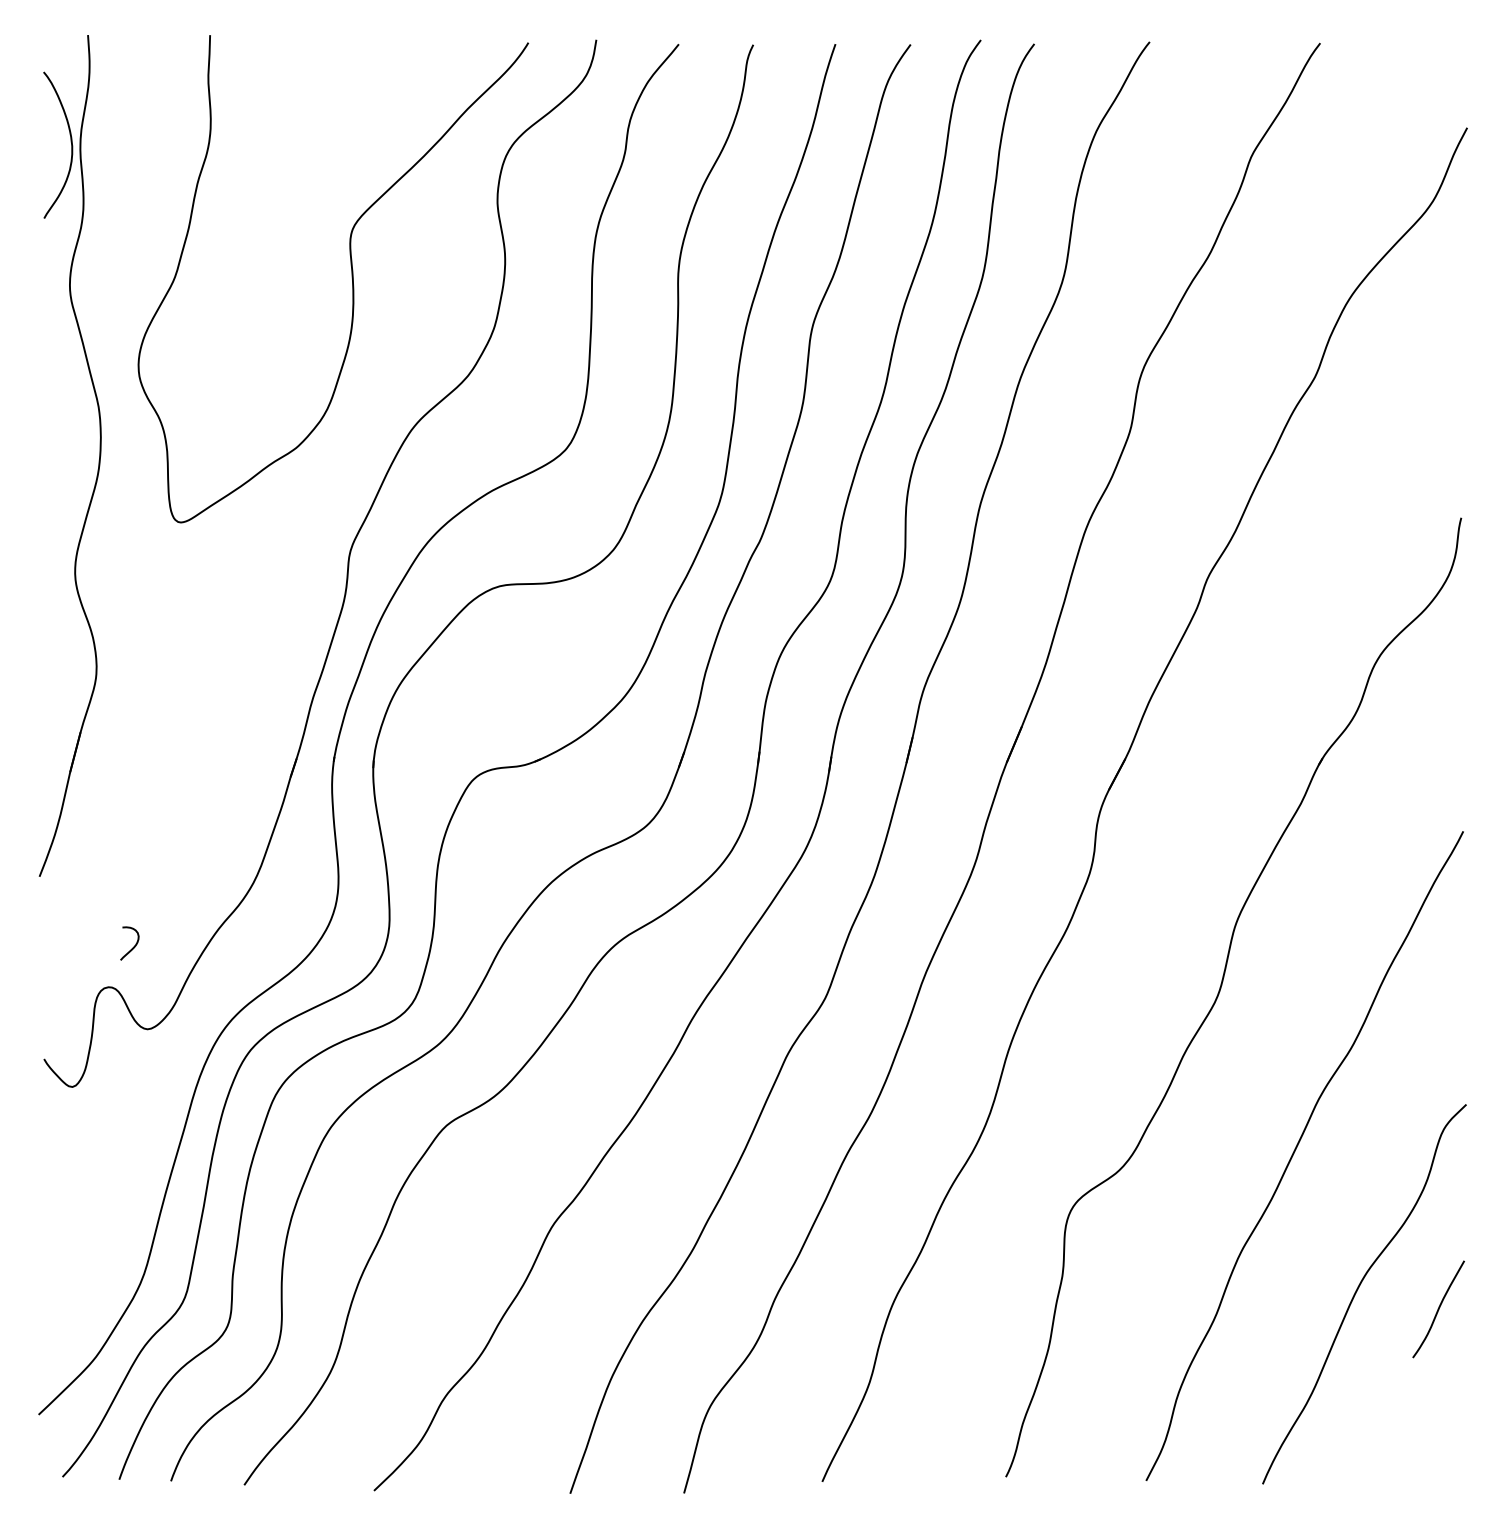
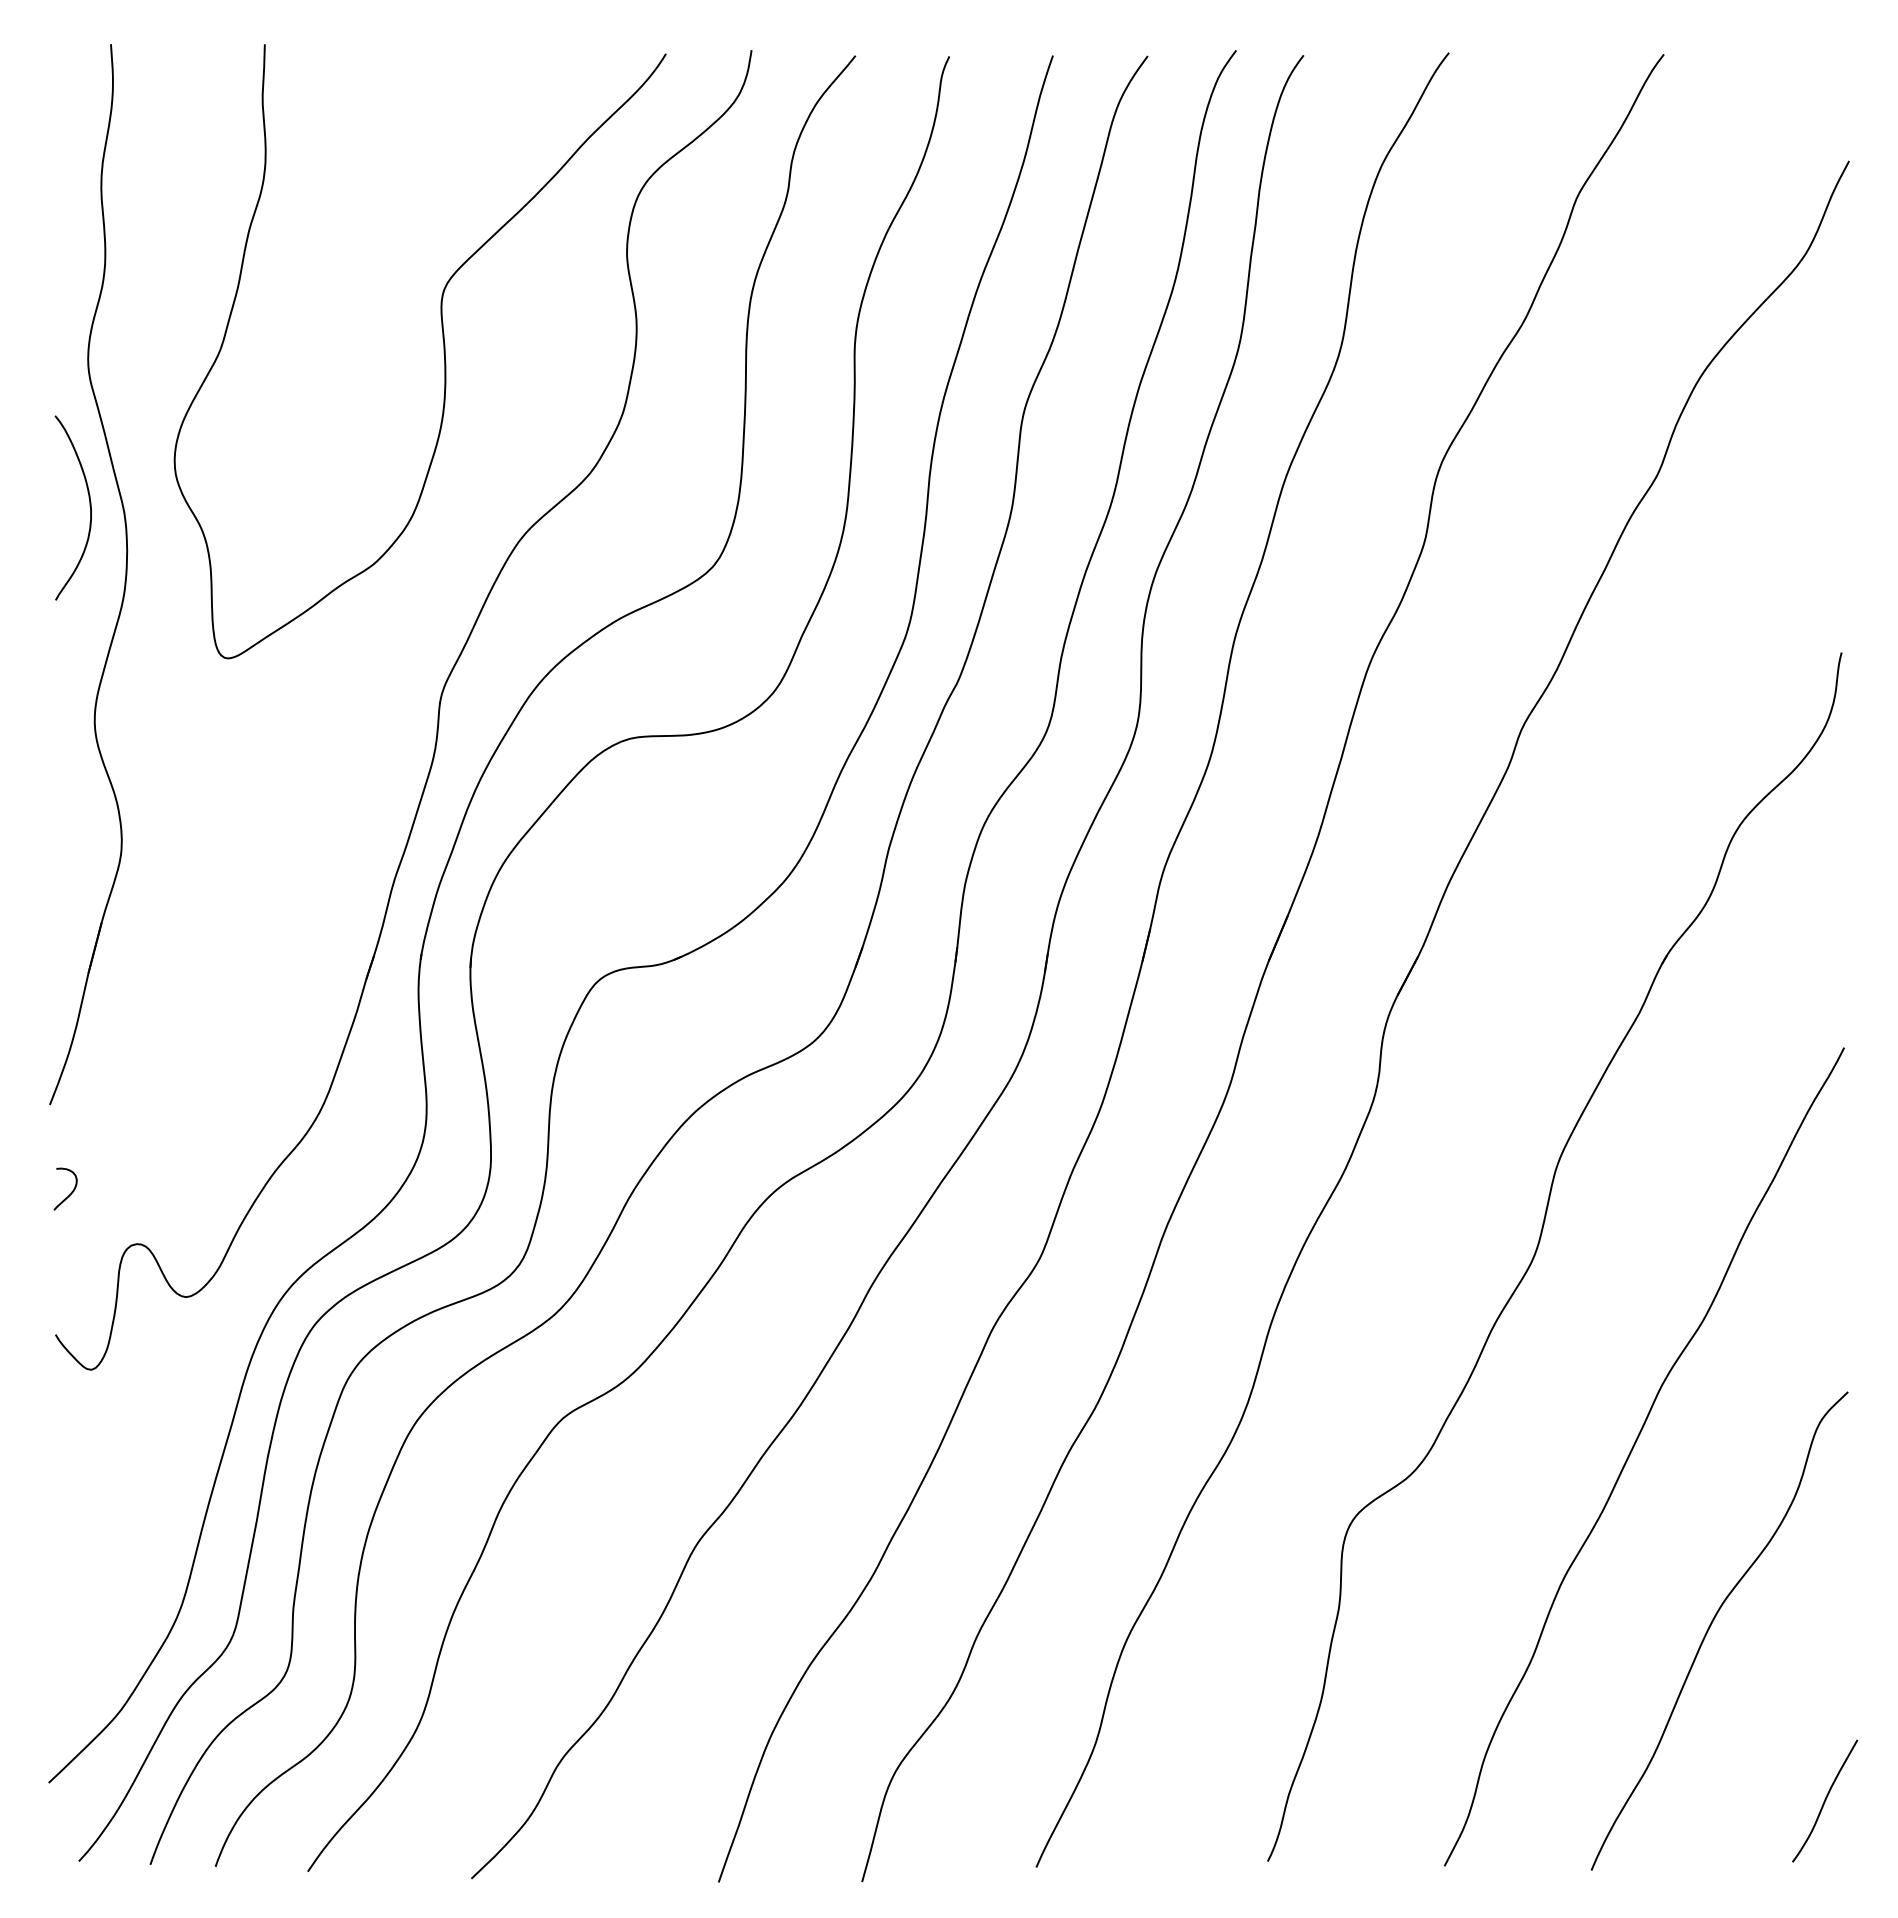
curve: (70, 144) -> (89, 506), moved
curve: (134, 945) -> (71, 1191), moved
curve: (1438, 1308) -> (1825, 1800), moved

